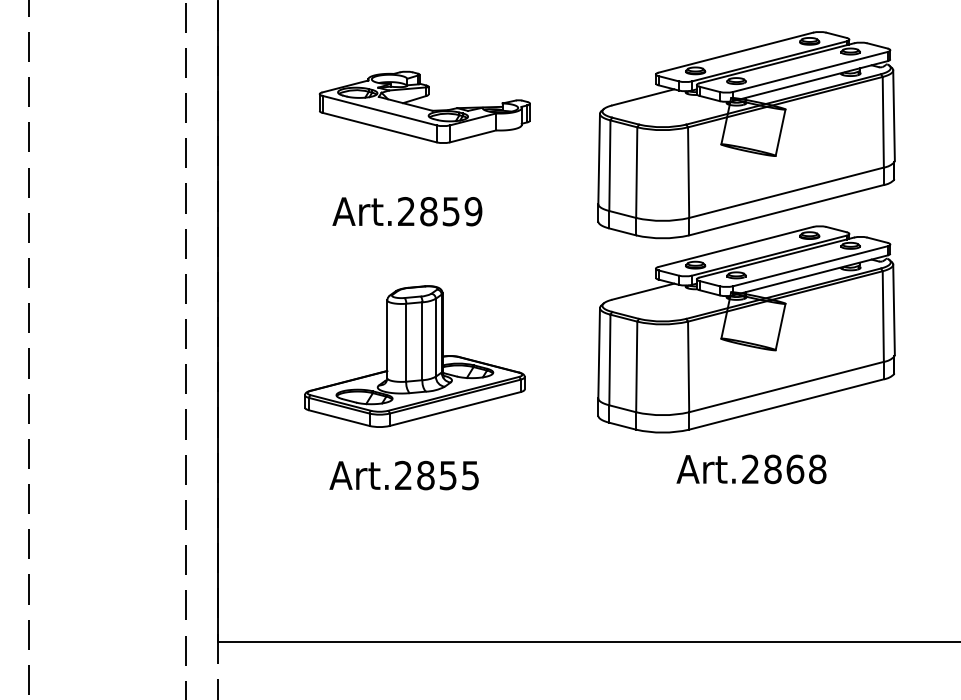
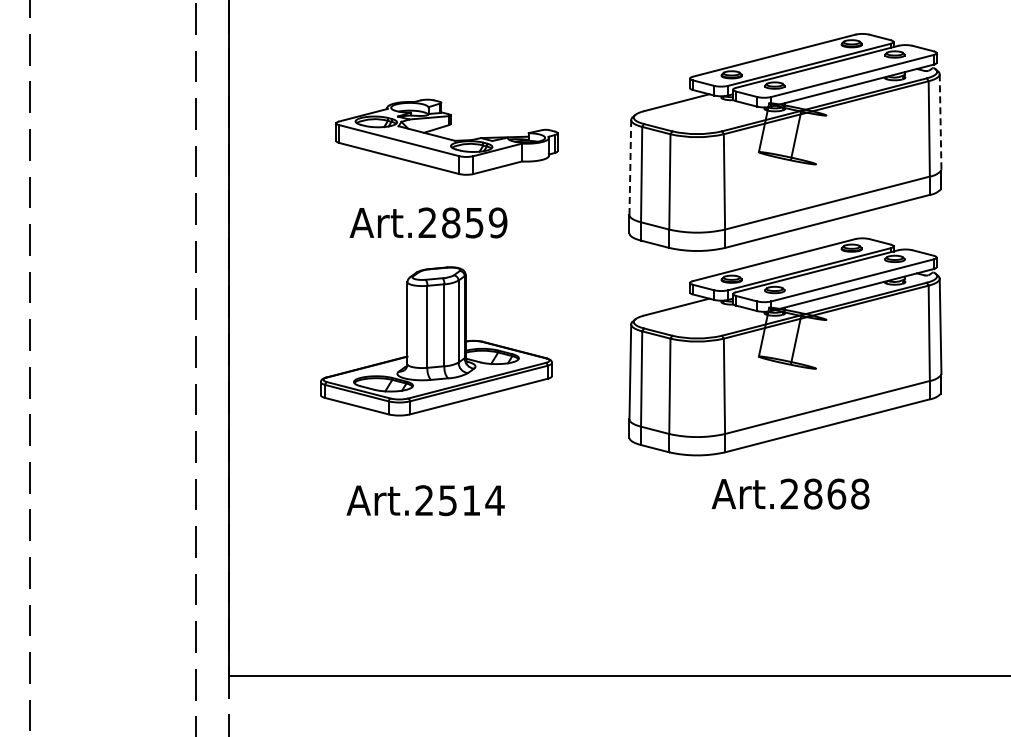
part: (424, 106) -> (446, 136), moved
line: (893, 115) -> (940, 121), solid -> dashed
line: (780, 132) -> (796, 134), moved
line: (599, 158) -> (630, 167), solid -> dashed
line: (780, 326) -> (796, 338), moved
part: (414, 356) -> (436, 341), moved
text: (448, 475) -> (471, 500), Art.2855 -> Art.2514

